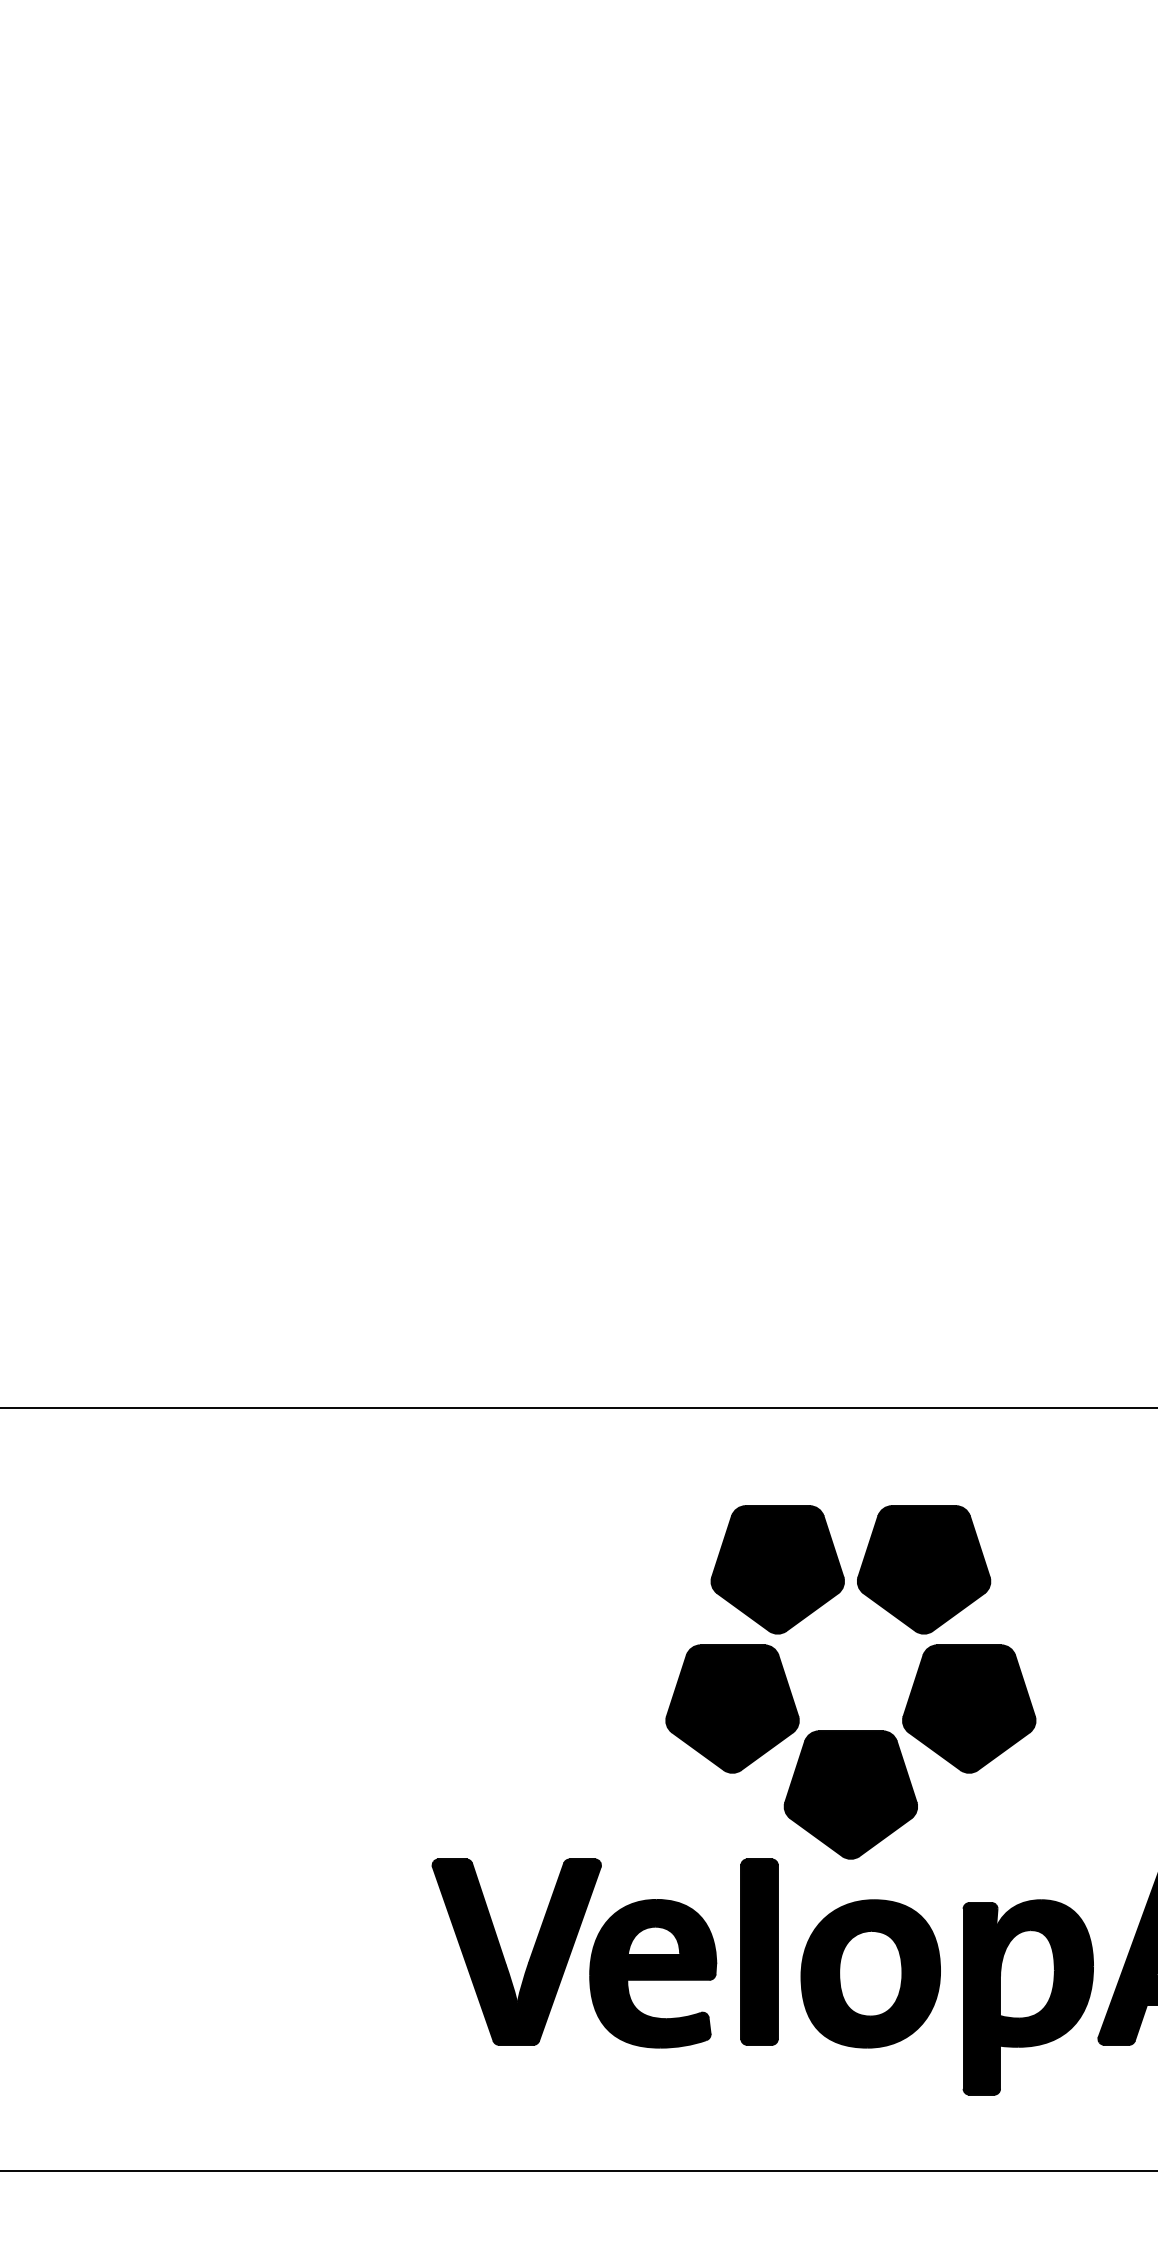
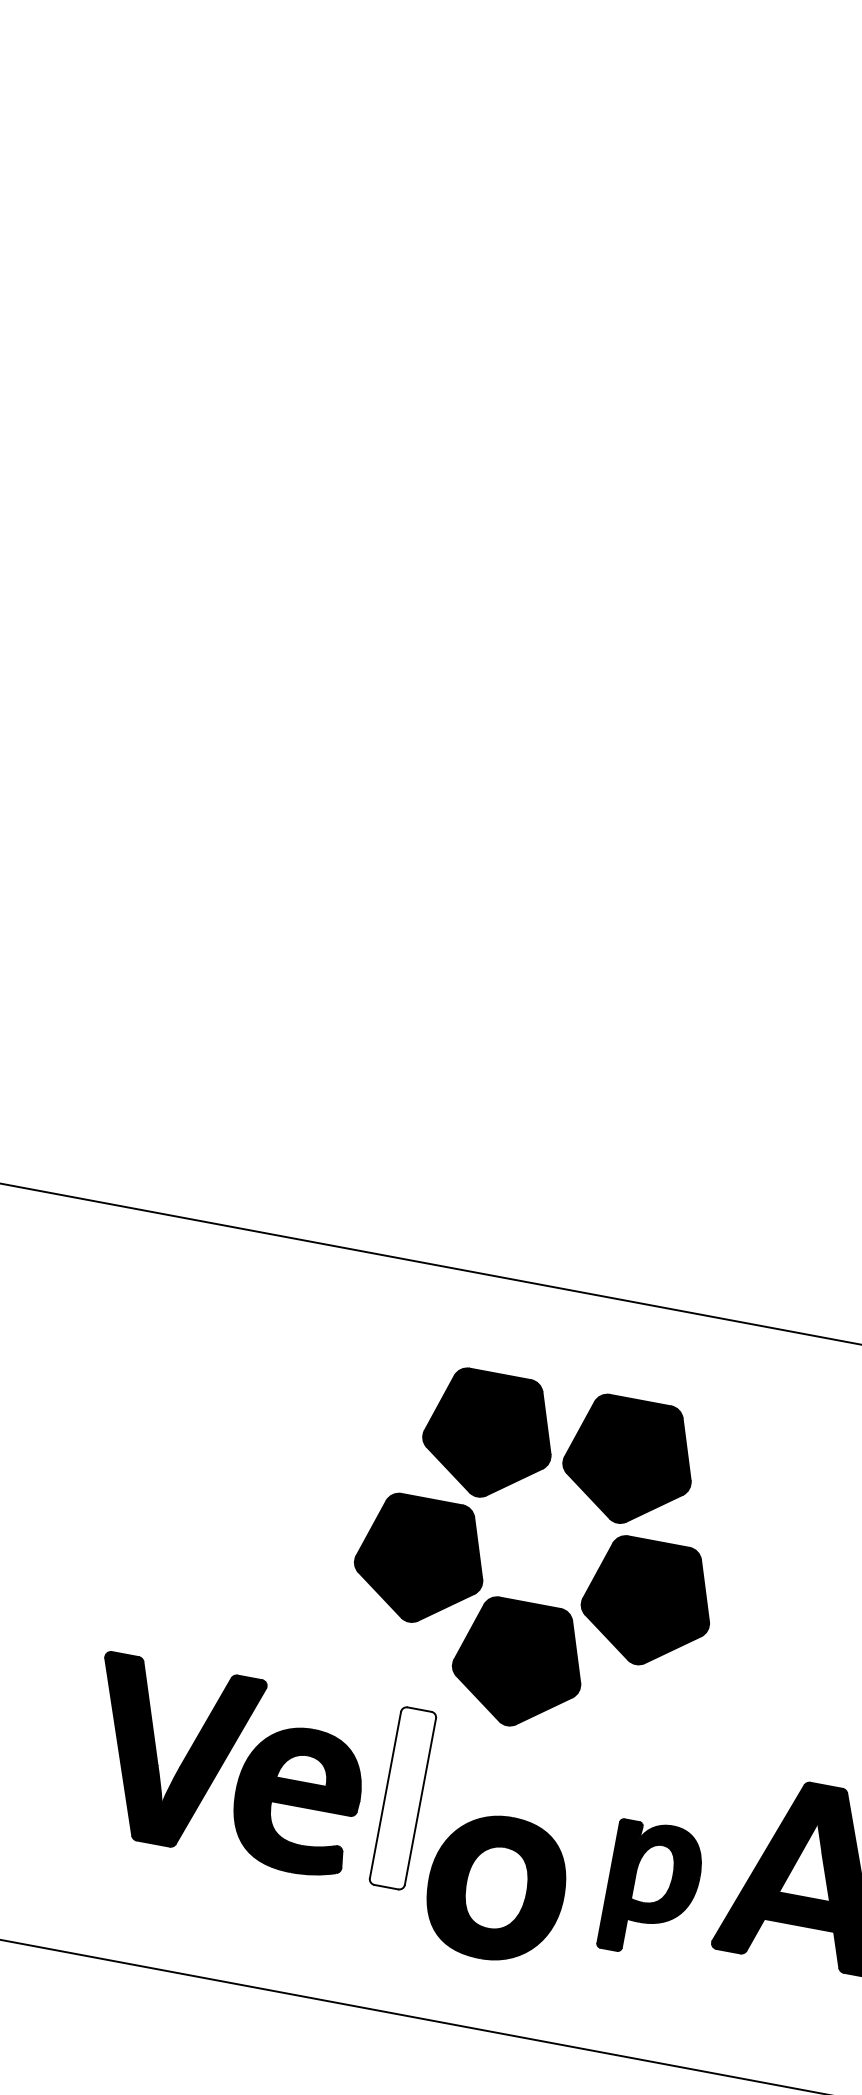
fill: (759, 1951) -> (403, 1797), removed
part: (870, 1973) -> (496, 1887), moved
part: (1027, 1997) -> (651, 1889), size x0.7

